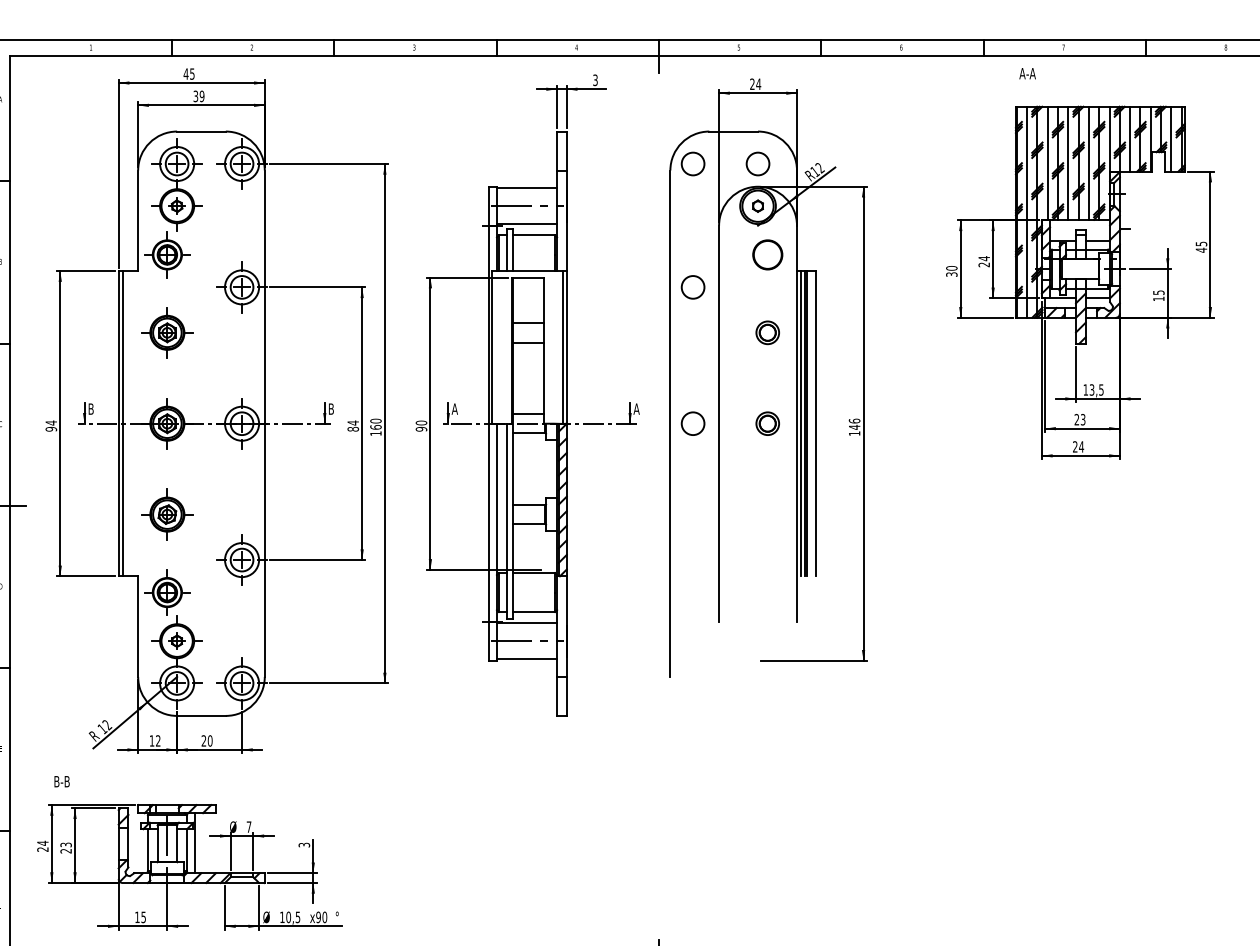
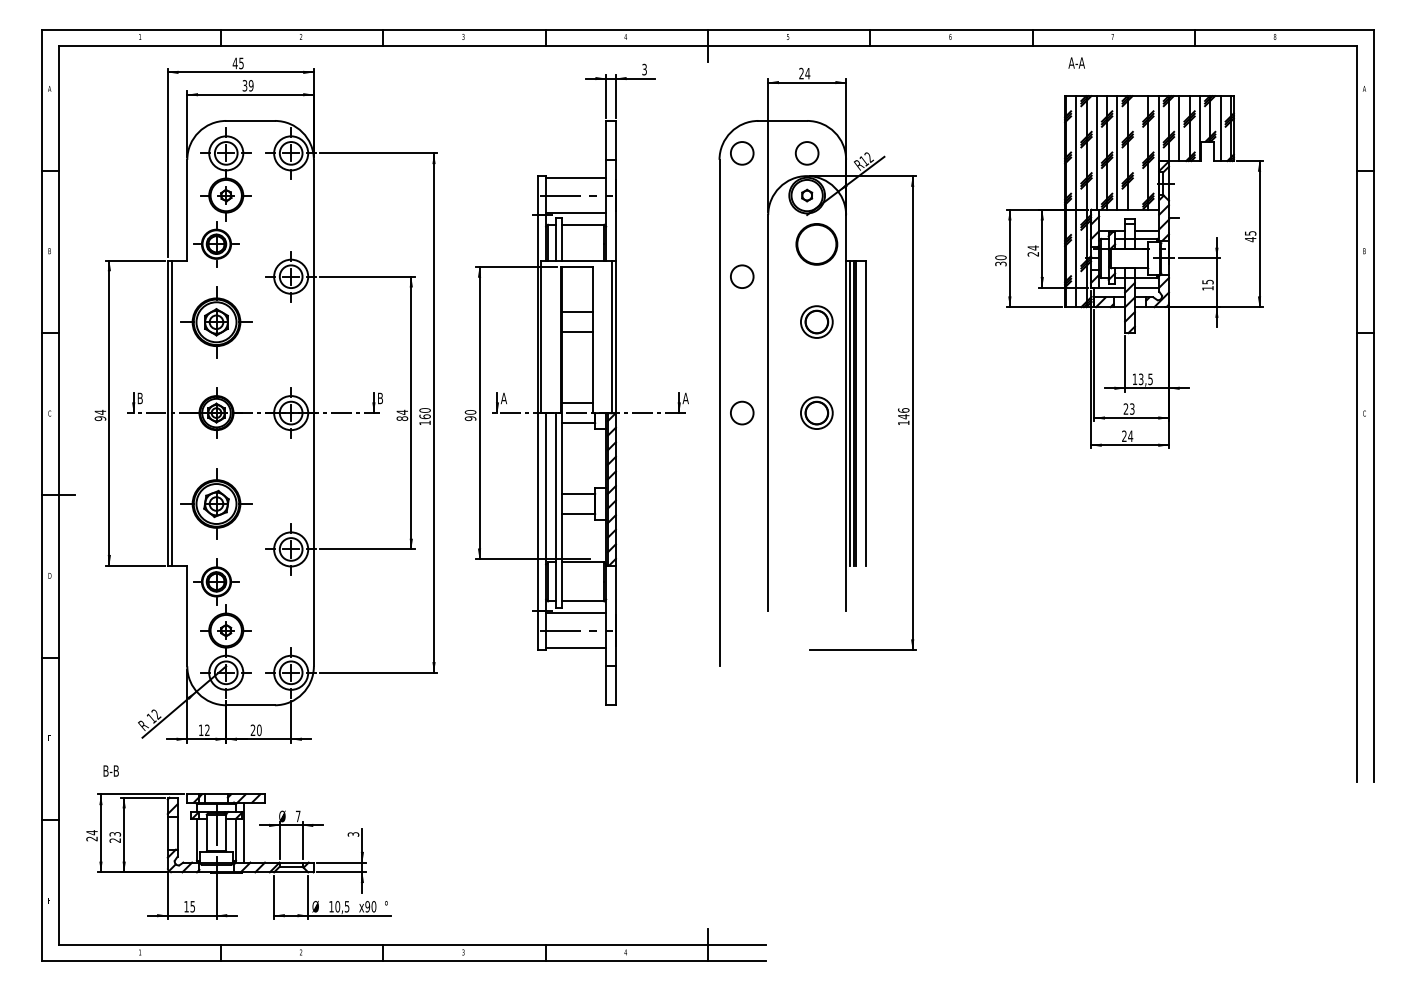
line: (1089, 163) -> (1138, 152), removed
circle: (767, 254) -> (816, 243), size x1.4
part: (167, 332) -> (216, 321), size x1.4
part: (767, 333) -> (816, 322), size x1.4
part: (767, 423) -> (816, 412), size x1.4
part: (167, 514) -> (216, 503), size x1.4

